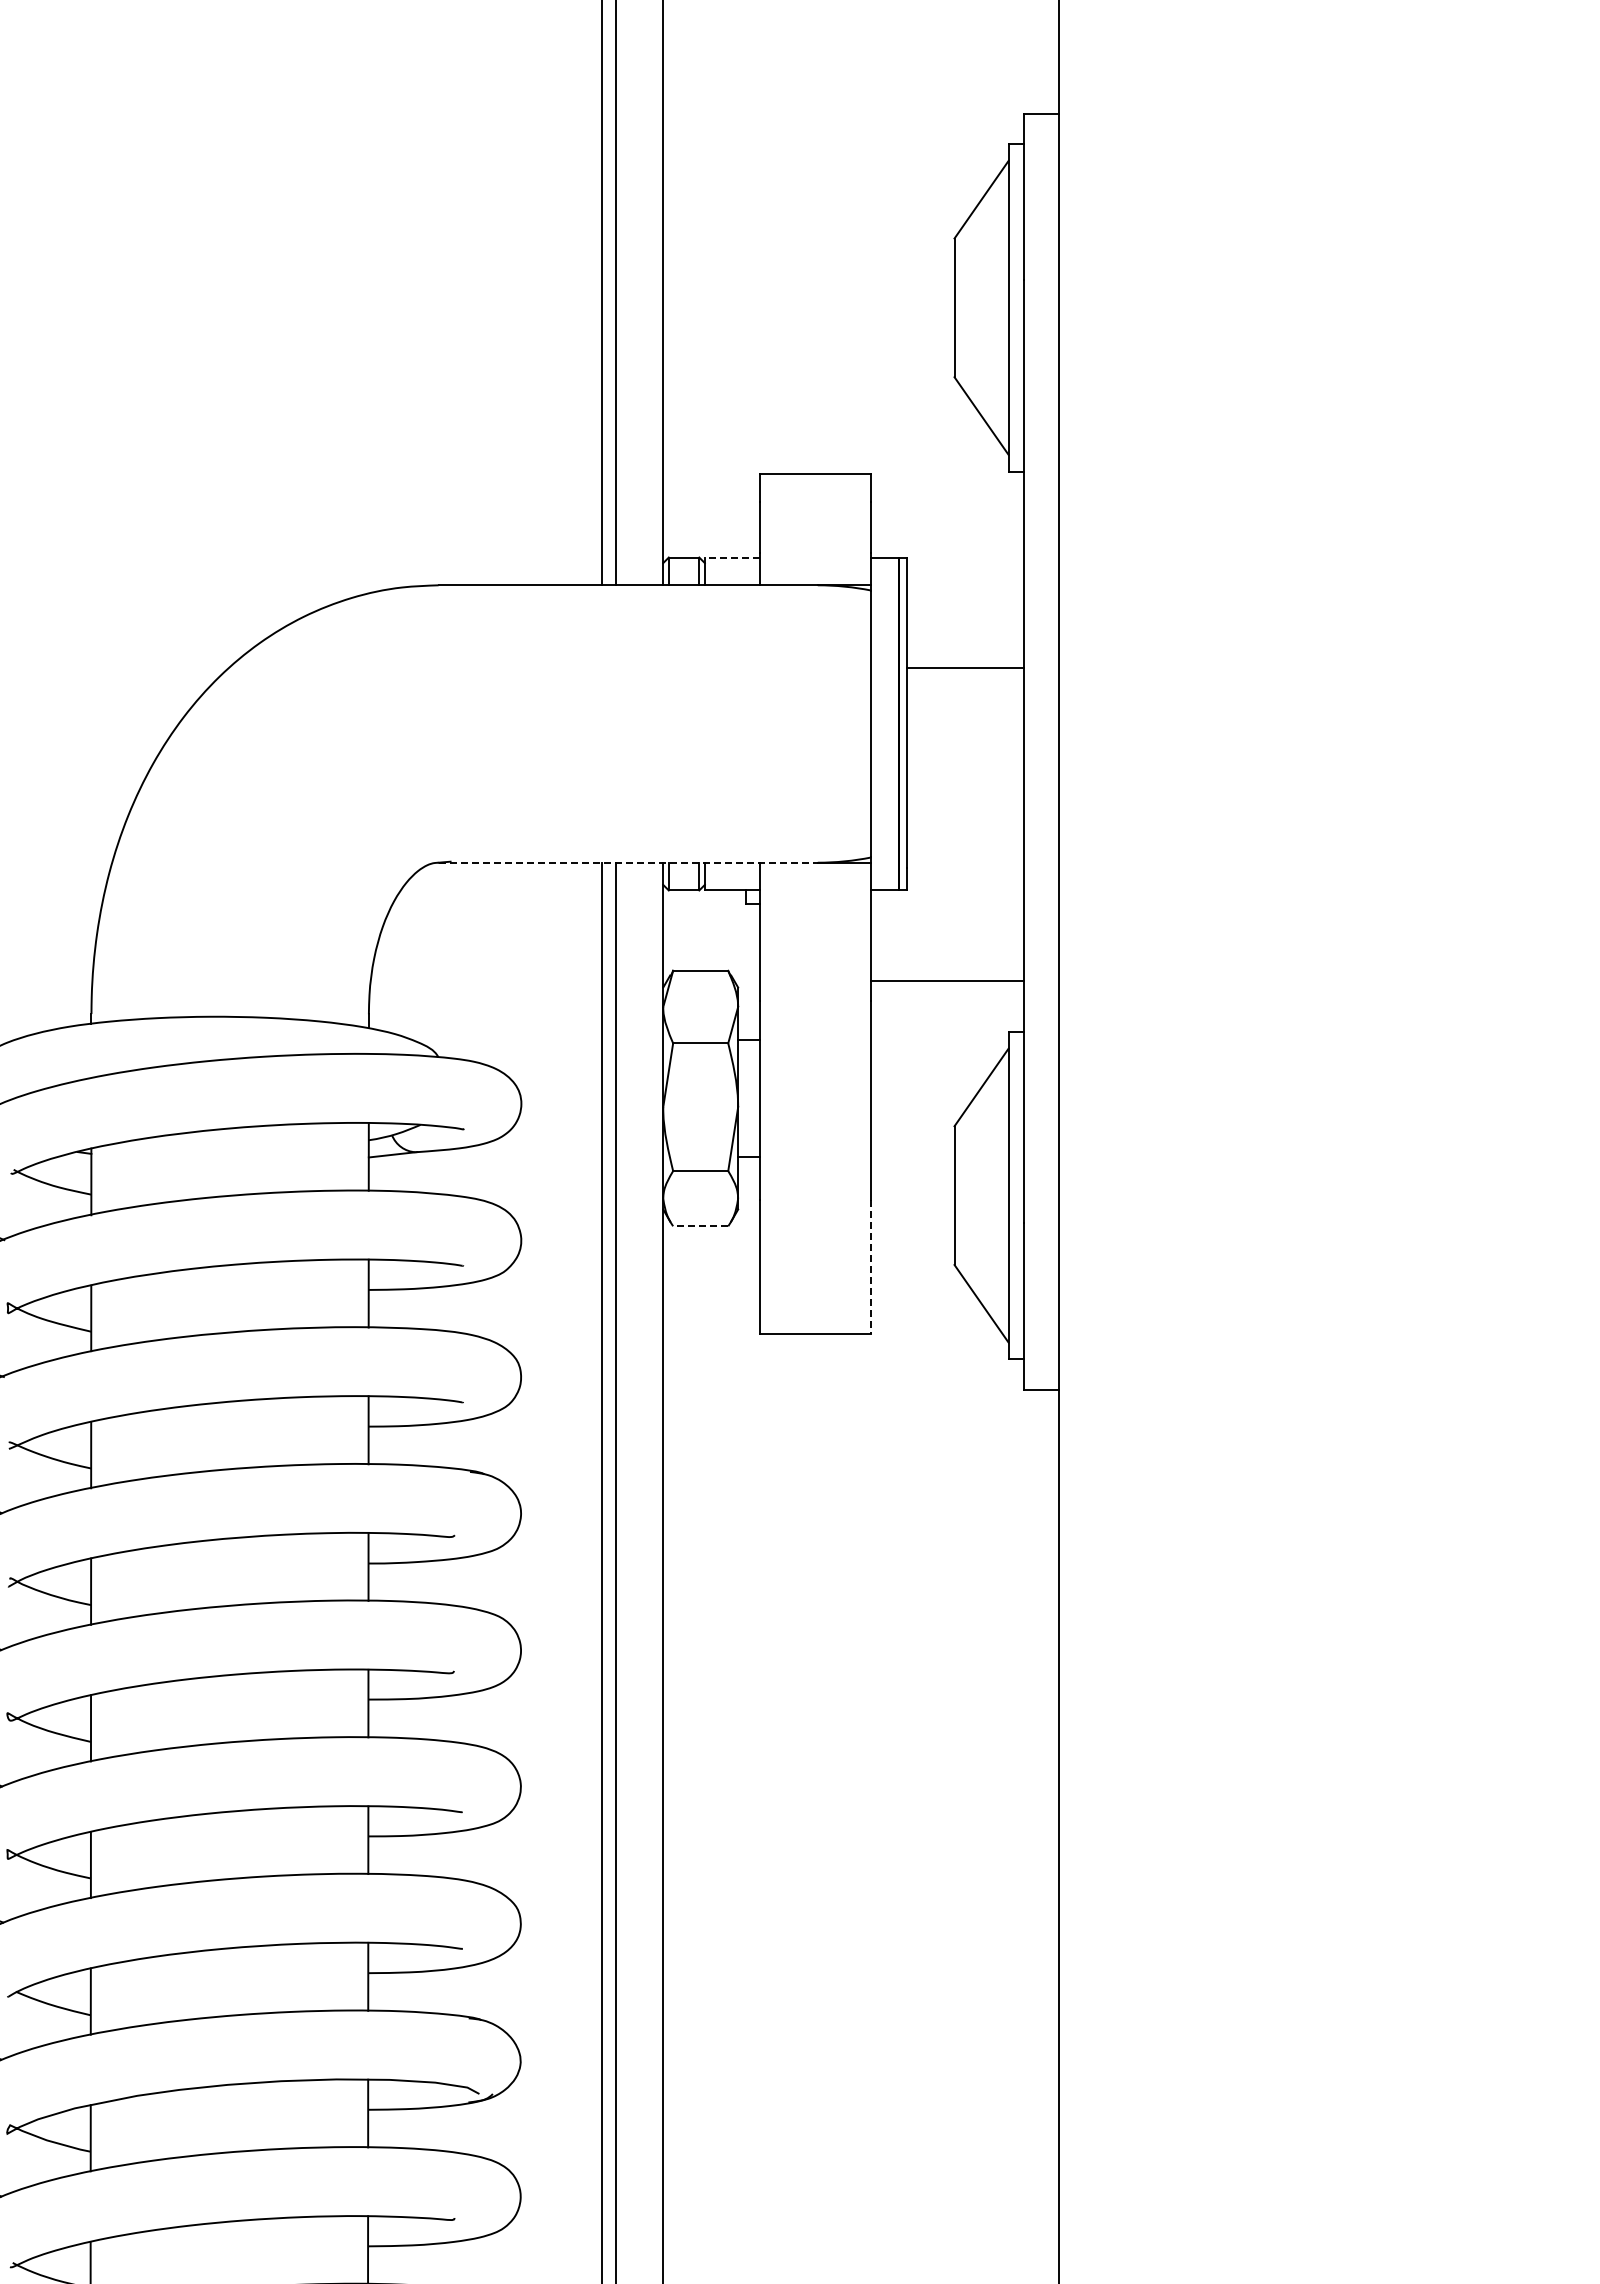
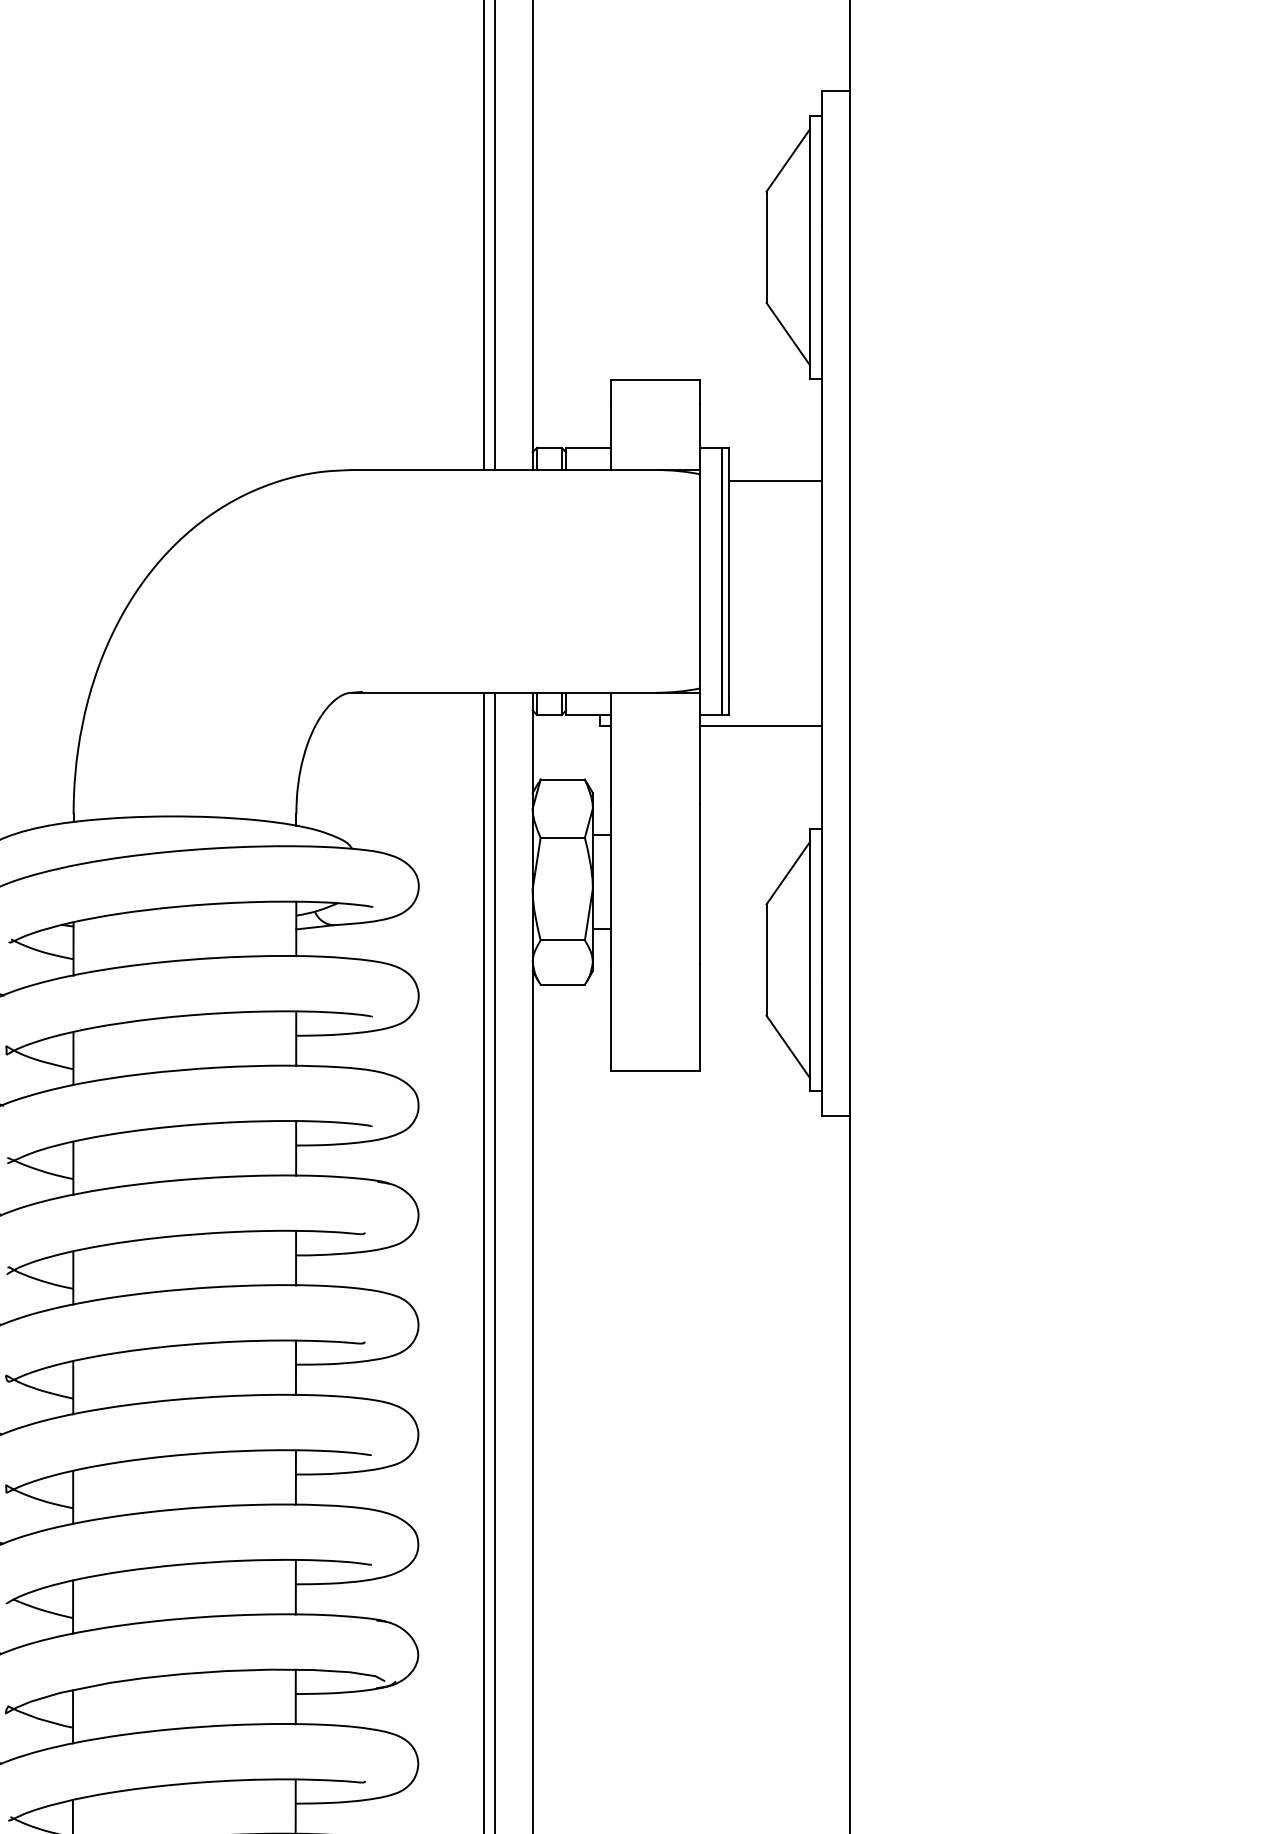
line: (732, 557) -> (588, 447), dashed -> solid
line: (965, 668) -> (775, 481), moved
line: (628, 862) -> (504, 692), dashed -> solid
line: (947, 981) -> (760, 726), moved
line: (700, 1226) -> (562, 984), dashed -> solid
line: (871, 1267) -> (699, 1017), dashed -> solid

